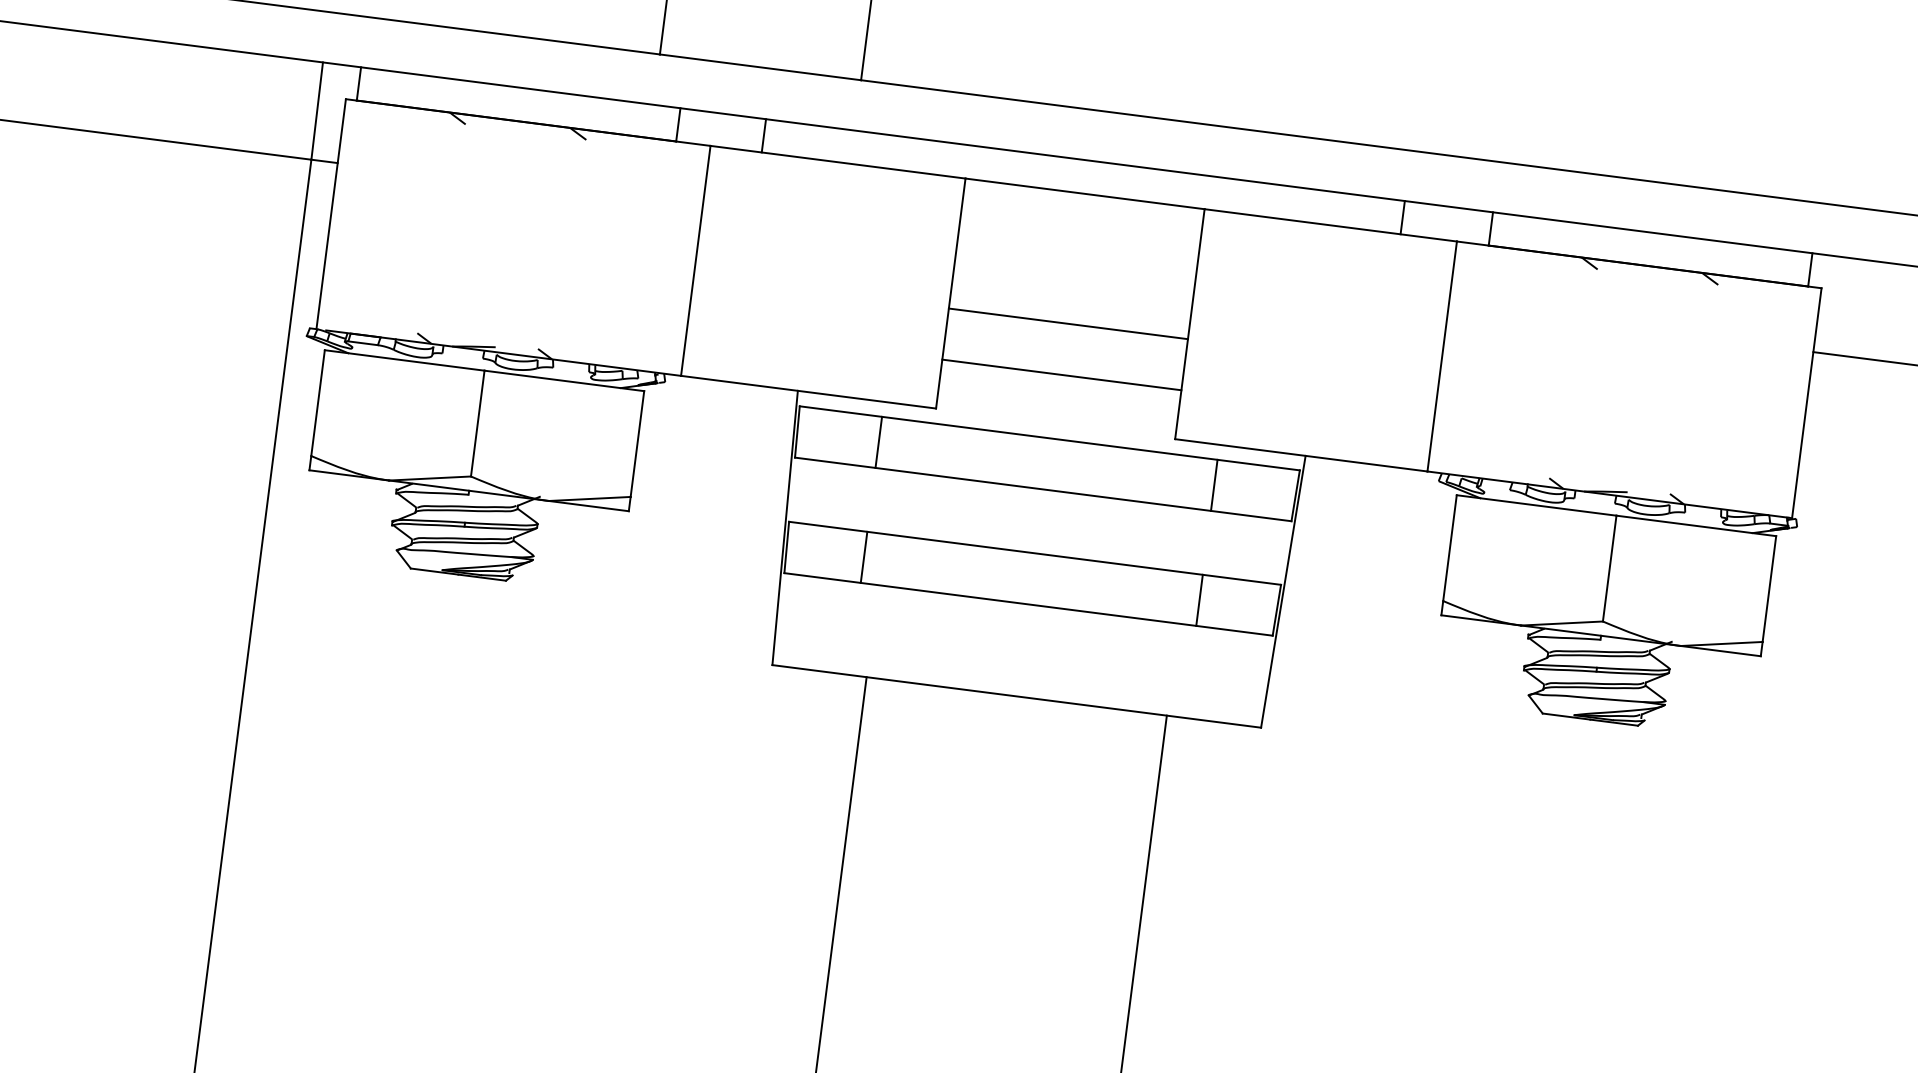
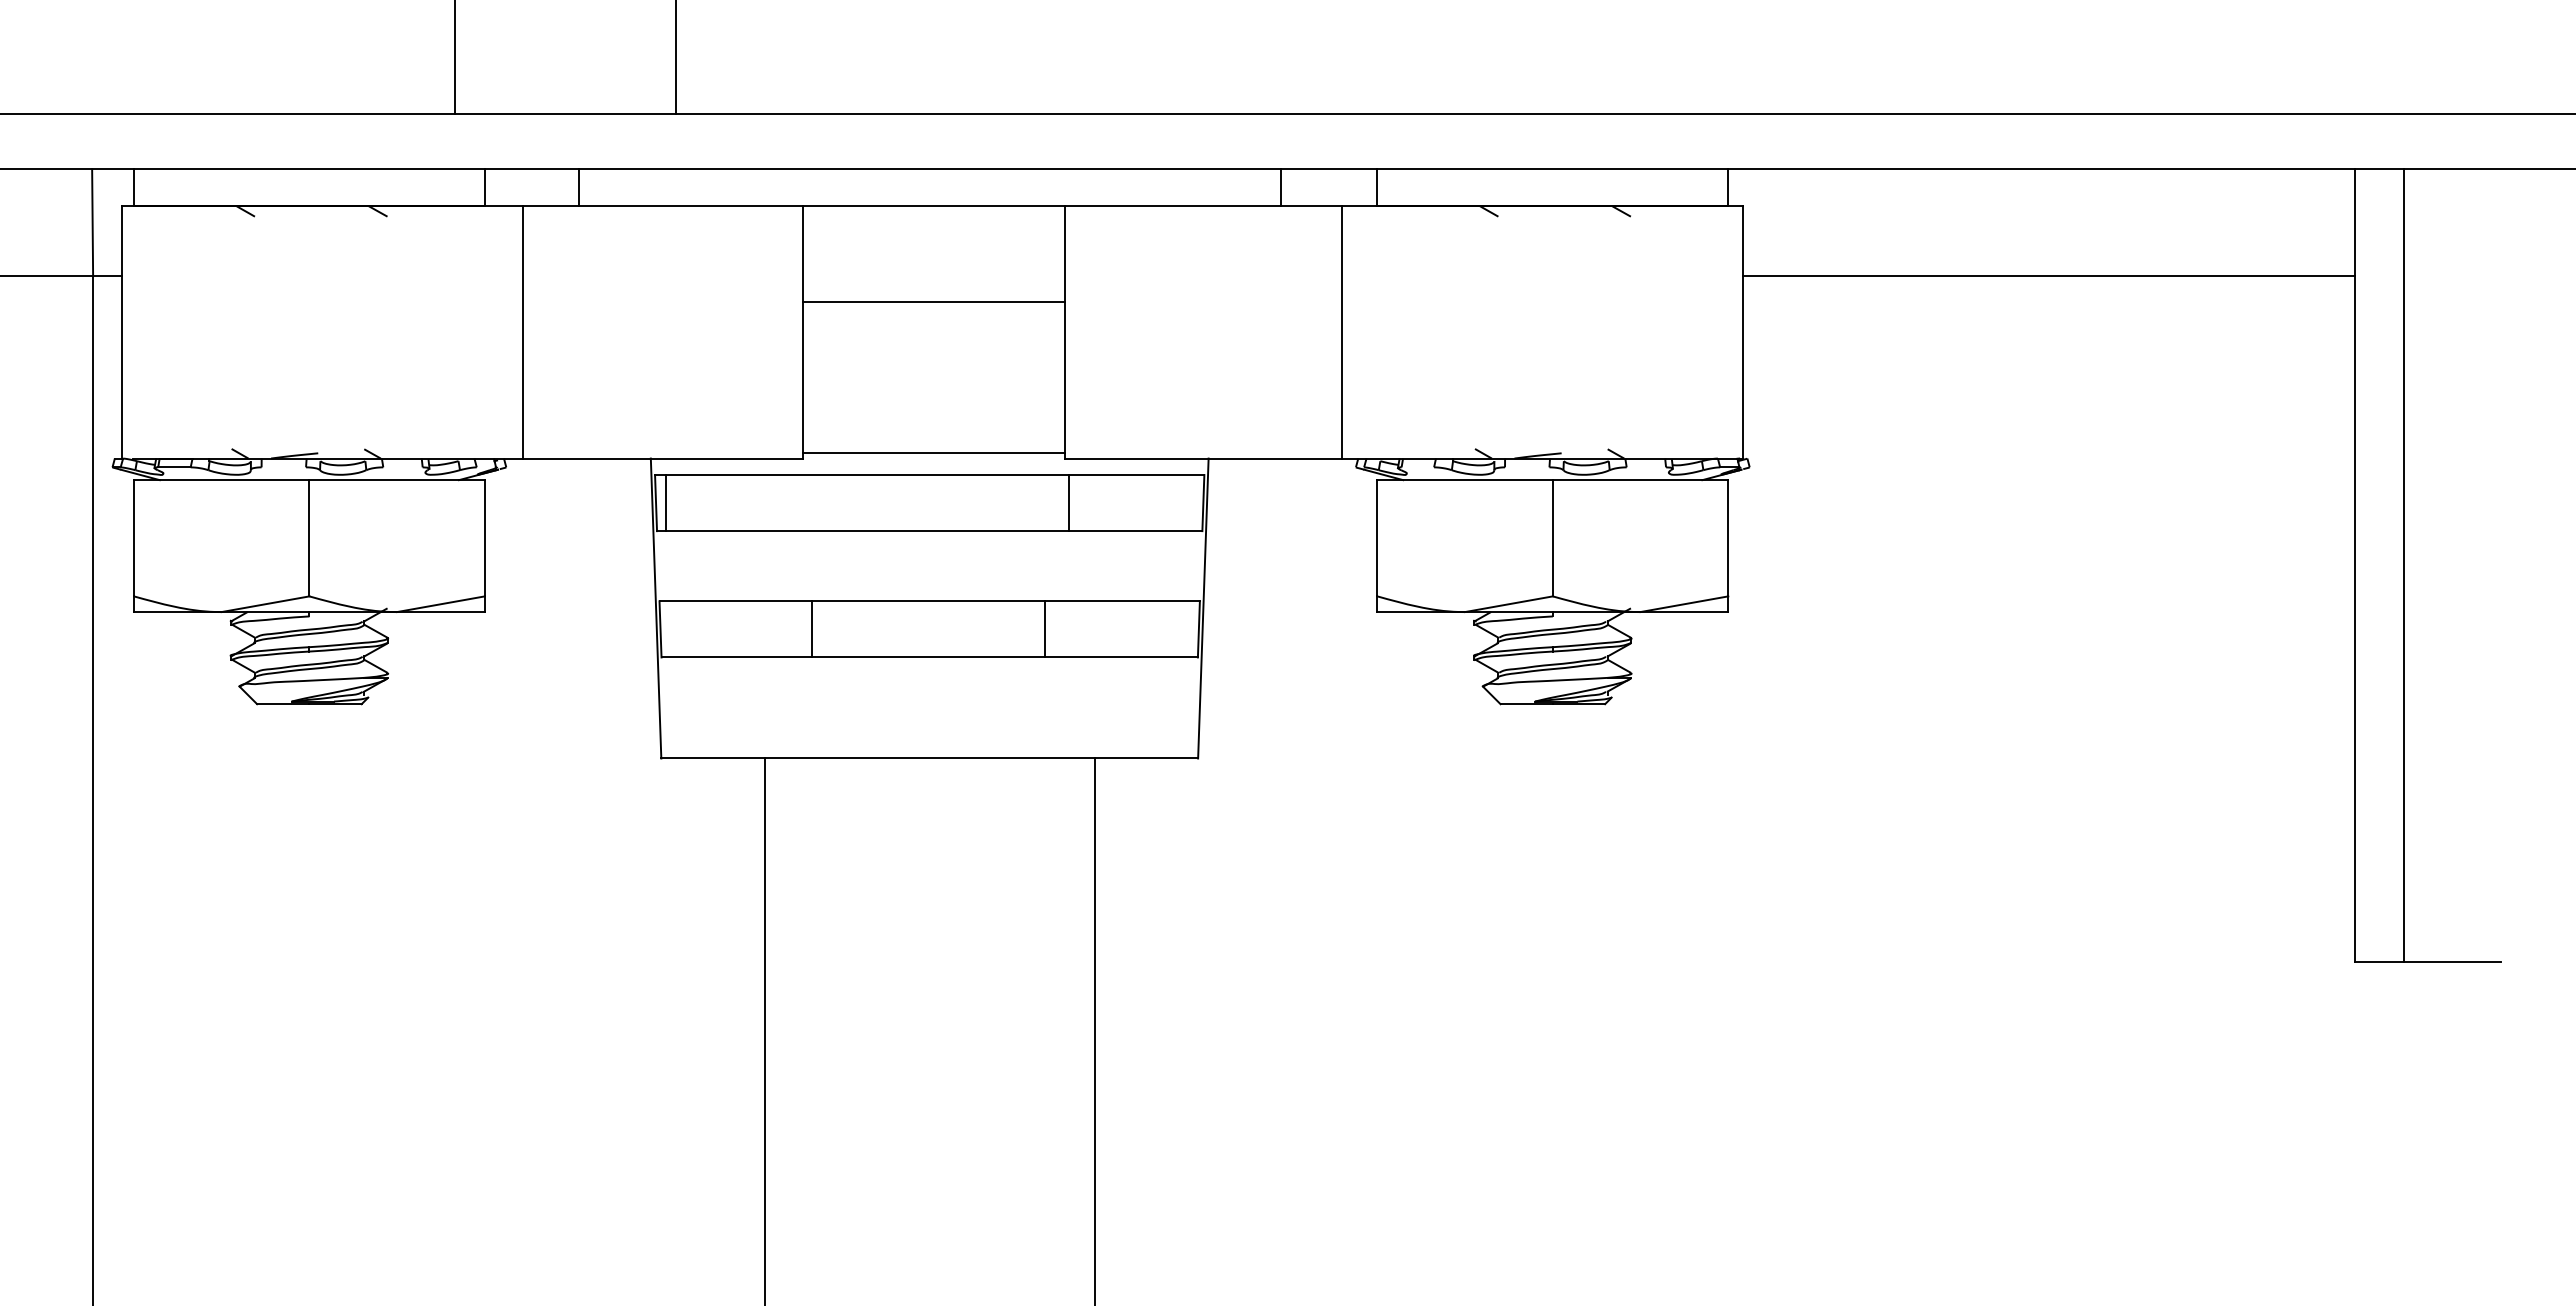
line: (1068, 323) -> (933, 301), moved
line: (1061, 374) -> (933, 452), moved
line: (878, 442) -> (666, 503), moved
line: (1213, 485) -> (1068, 503), moved
line: (864, 557) -> (812, 629), moved
line: (1199, 600) -> (1044, 629), moved

